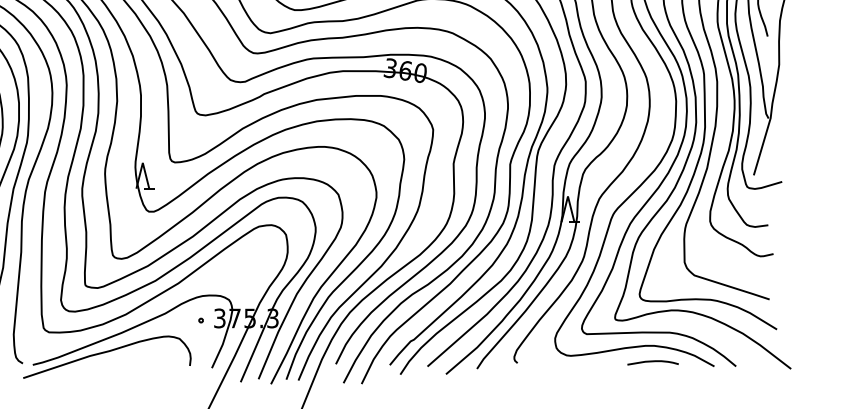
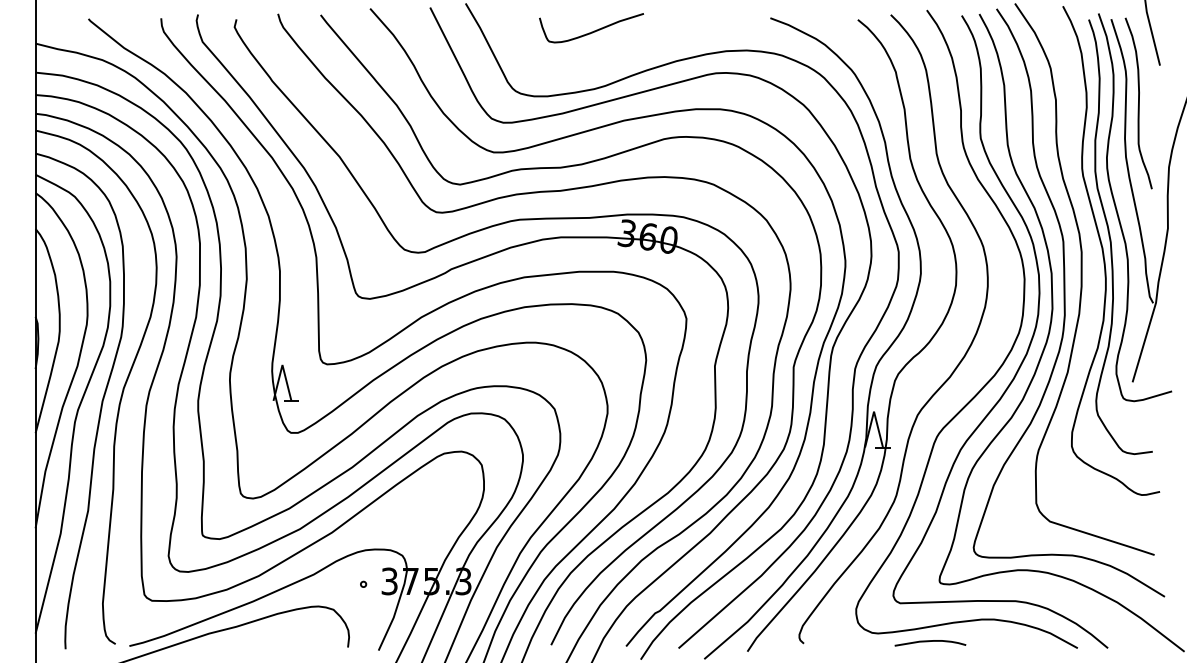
curve: (653, 361) -> (930, 641), moved

